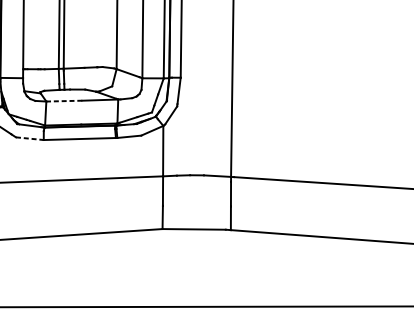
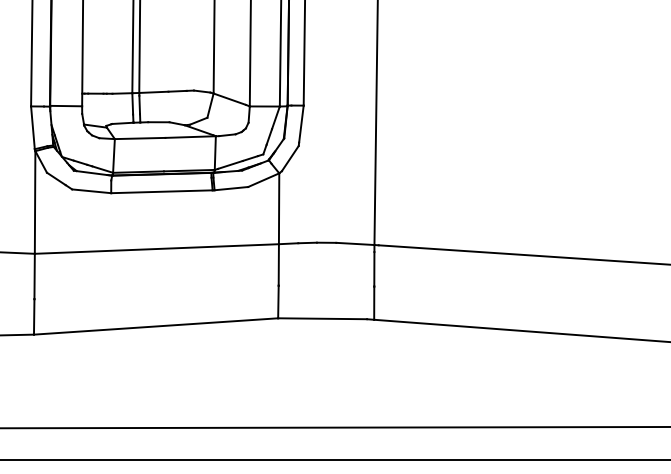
line: (63, 101) -> (139, 138), dashed -> solid
line: (29, 138) -> (91, 191), dashed -> solid

